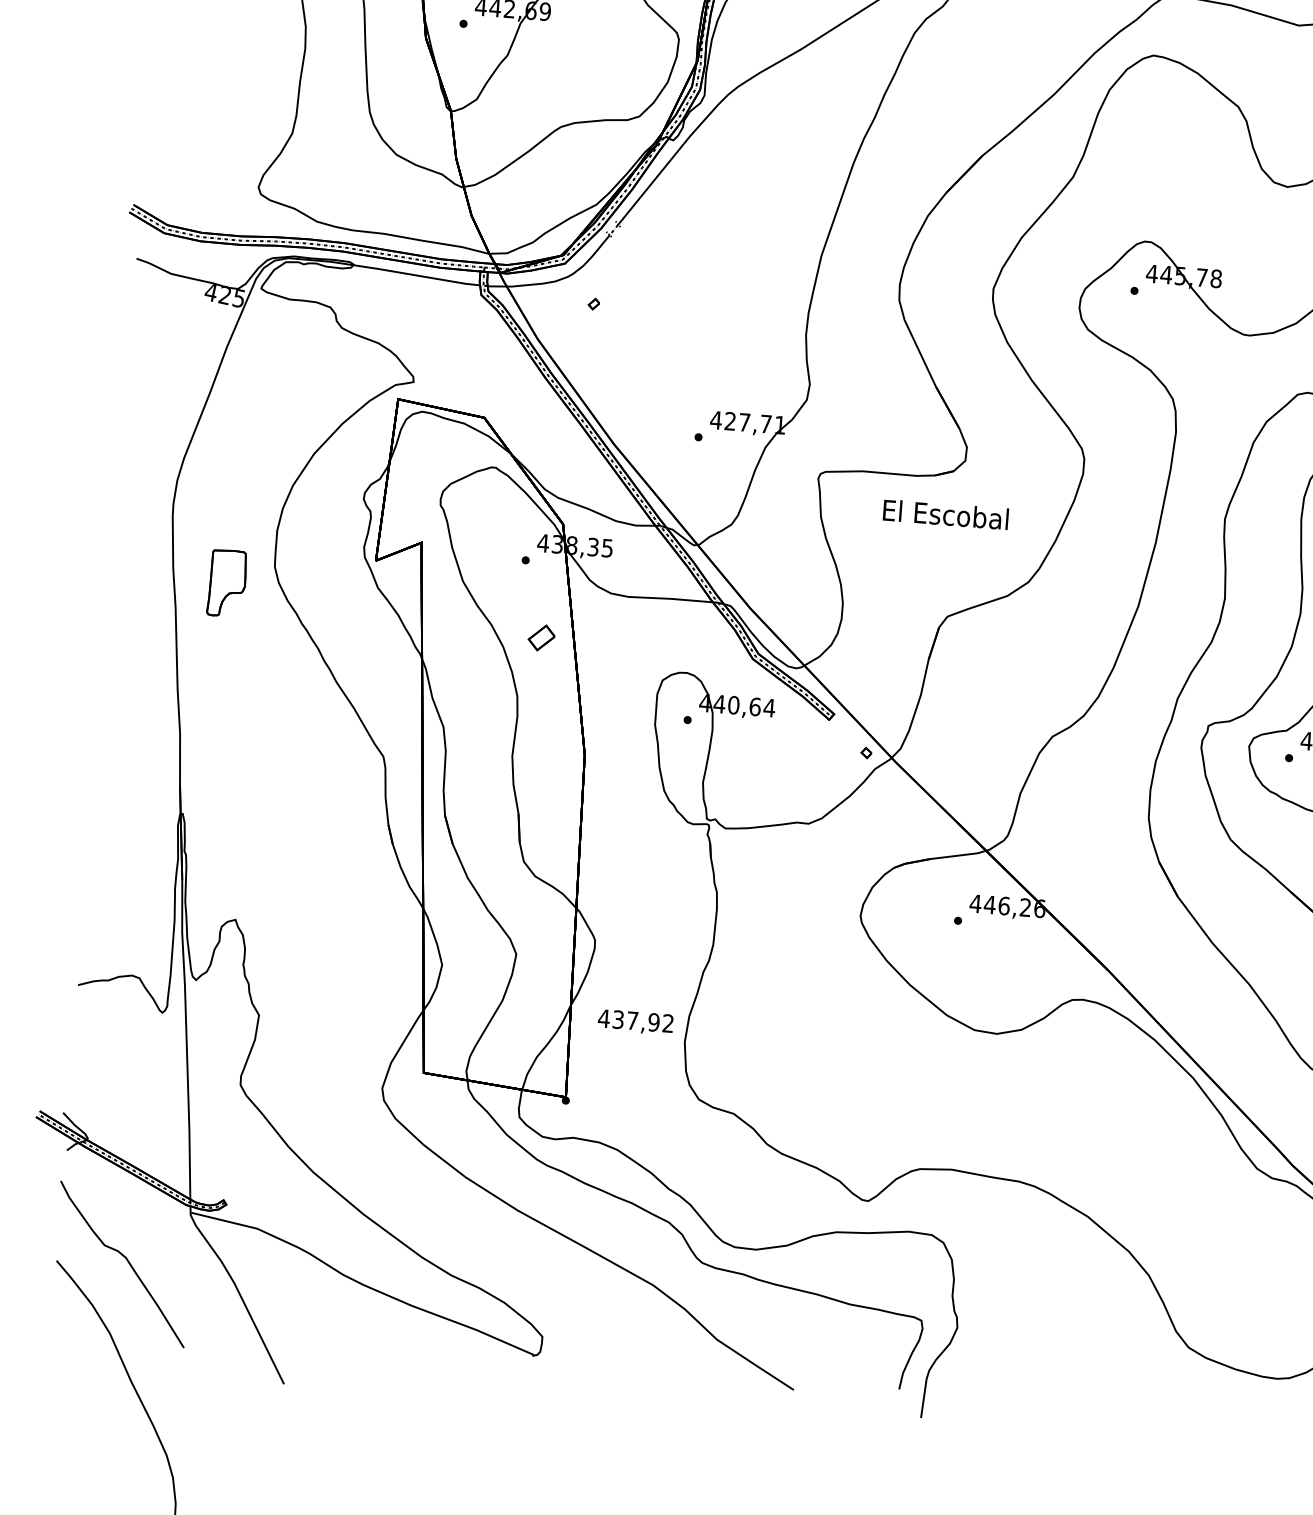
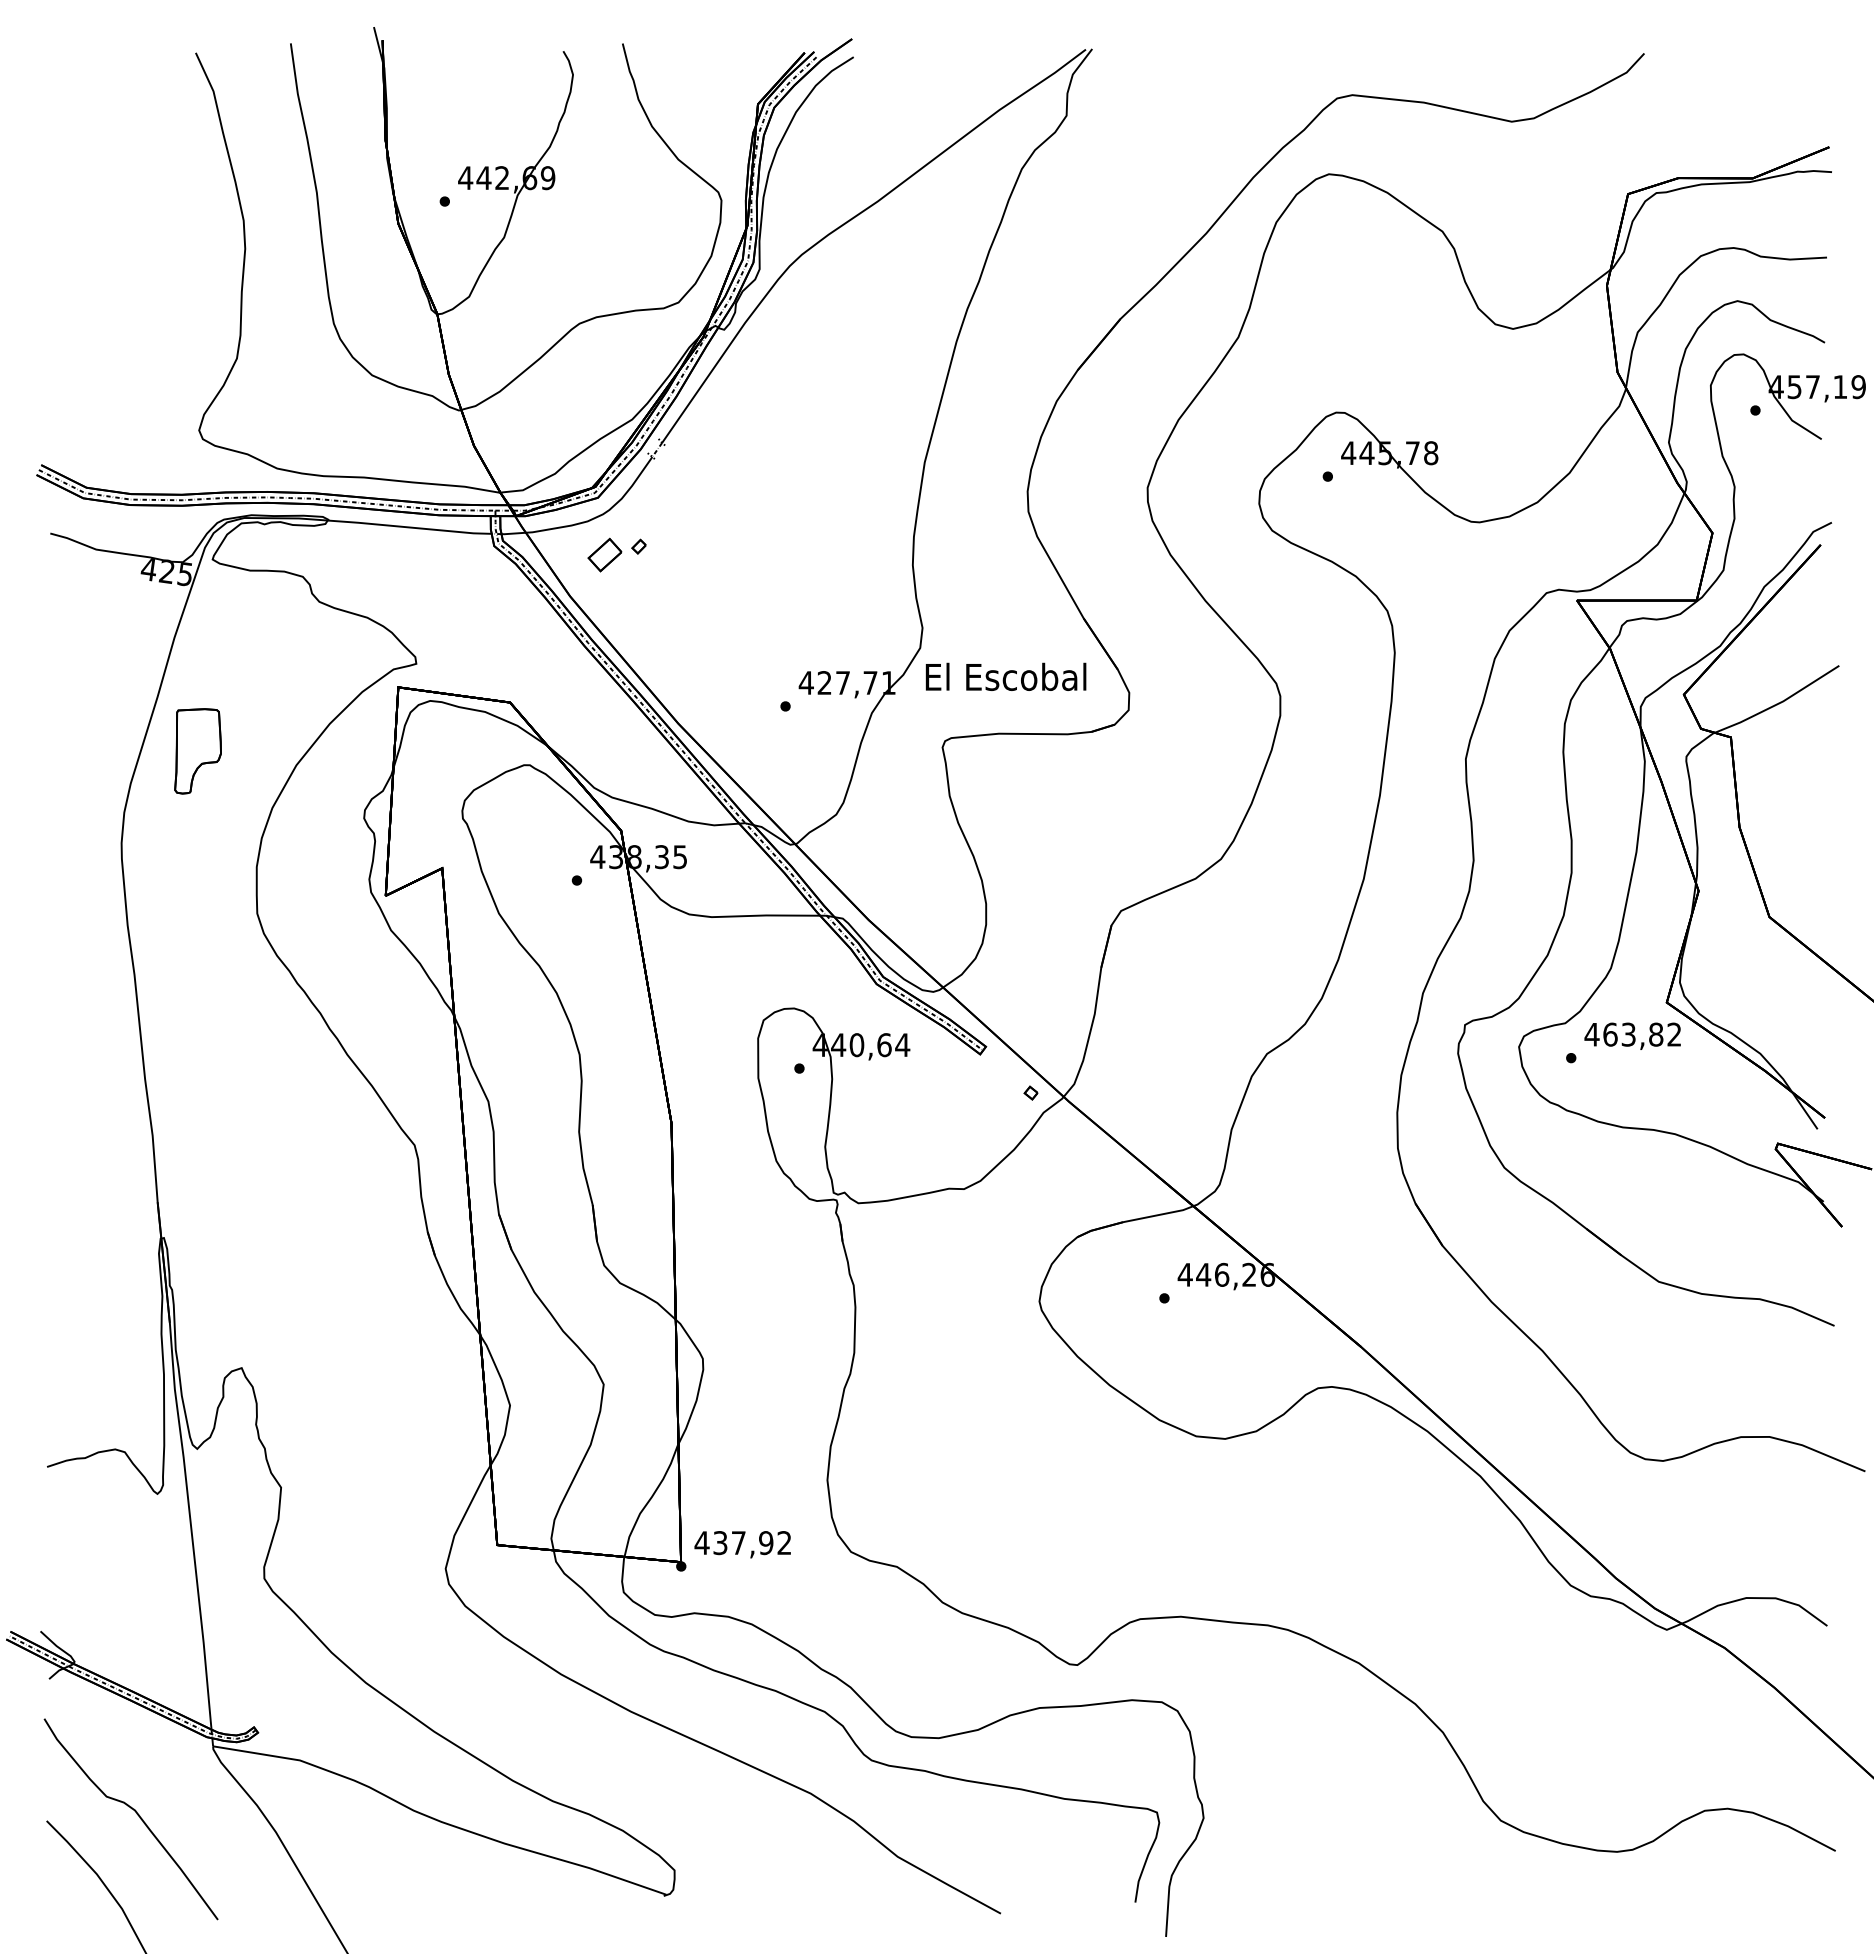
text: (945, 514) -> (1005, 676), moved
part: (226, 583) -> (197, 751), moved
part: (541, 637) -> (604, 554), moved
text: (635, 1022) -> (742, 1544), moved

